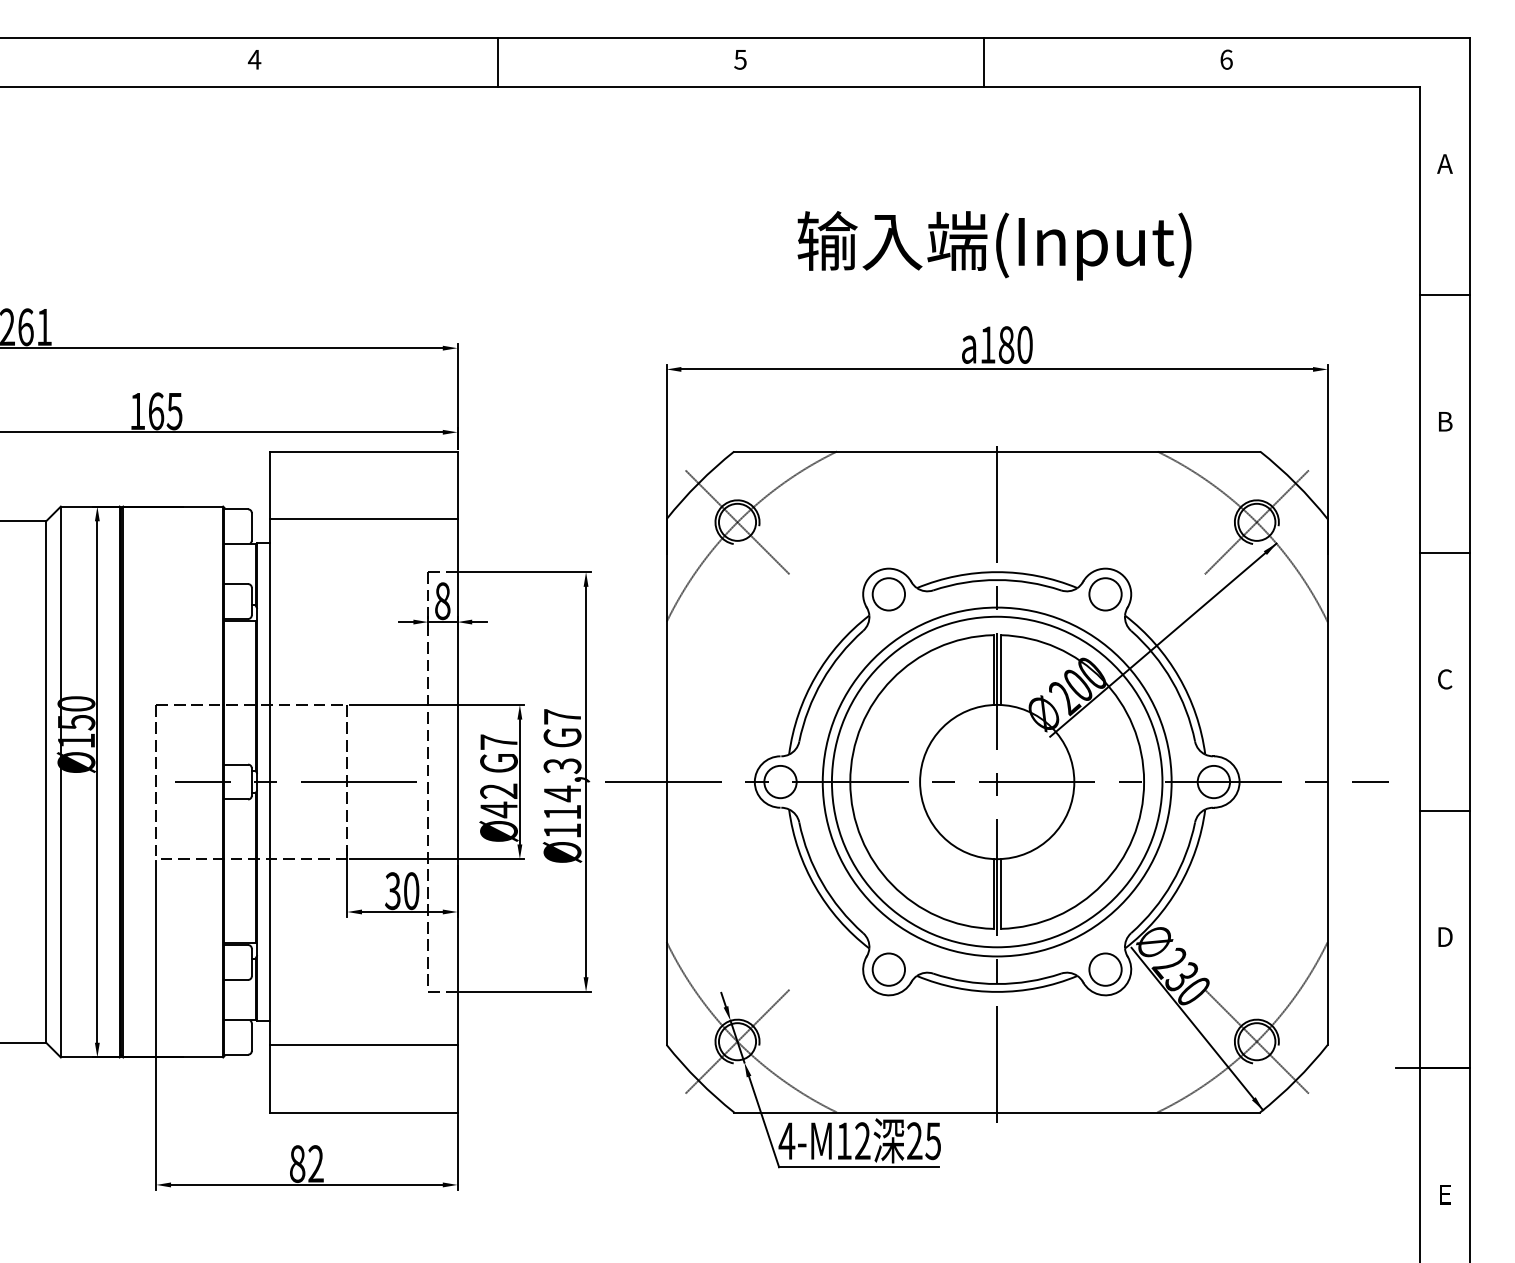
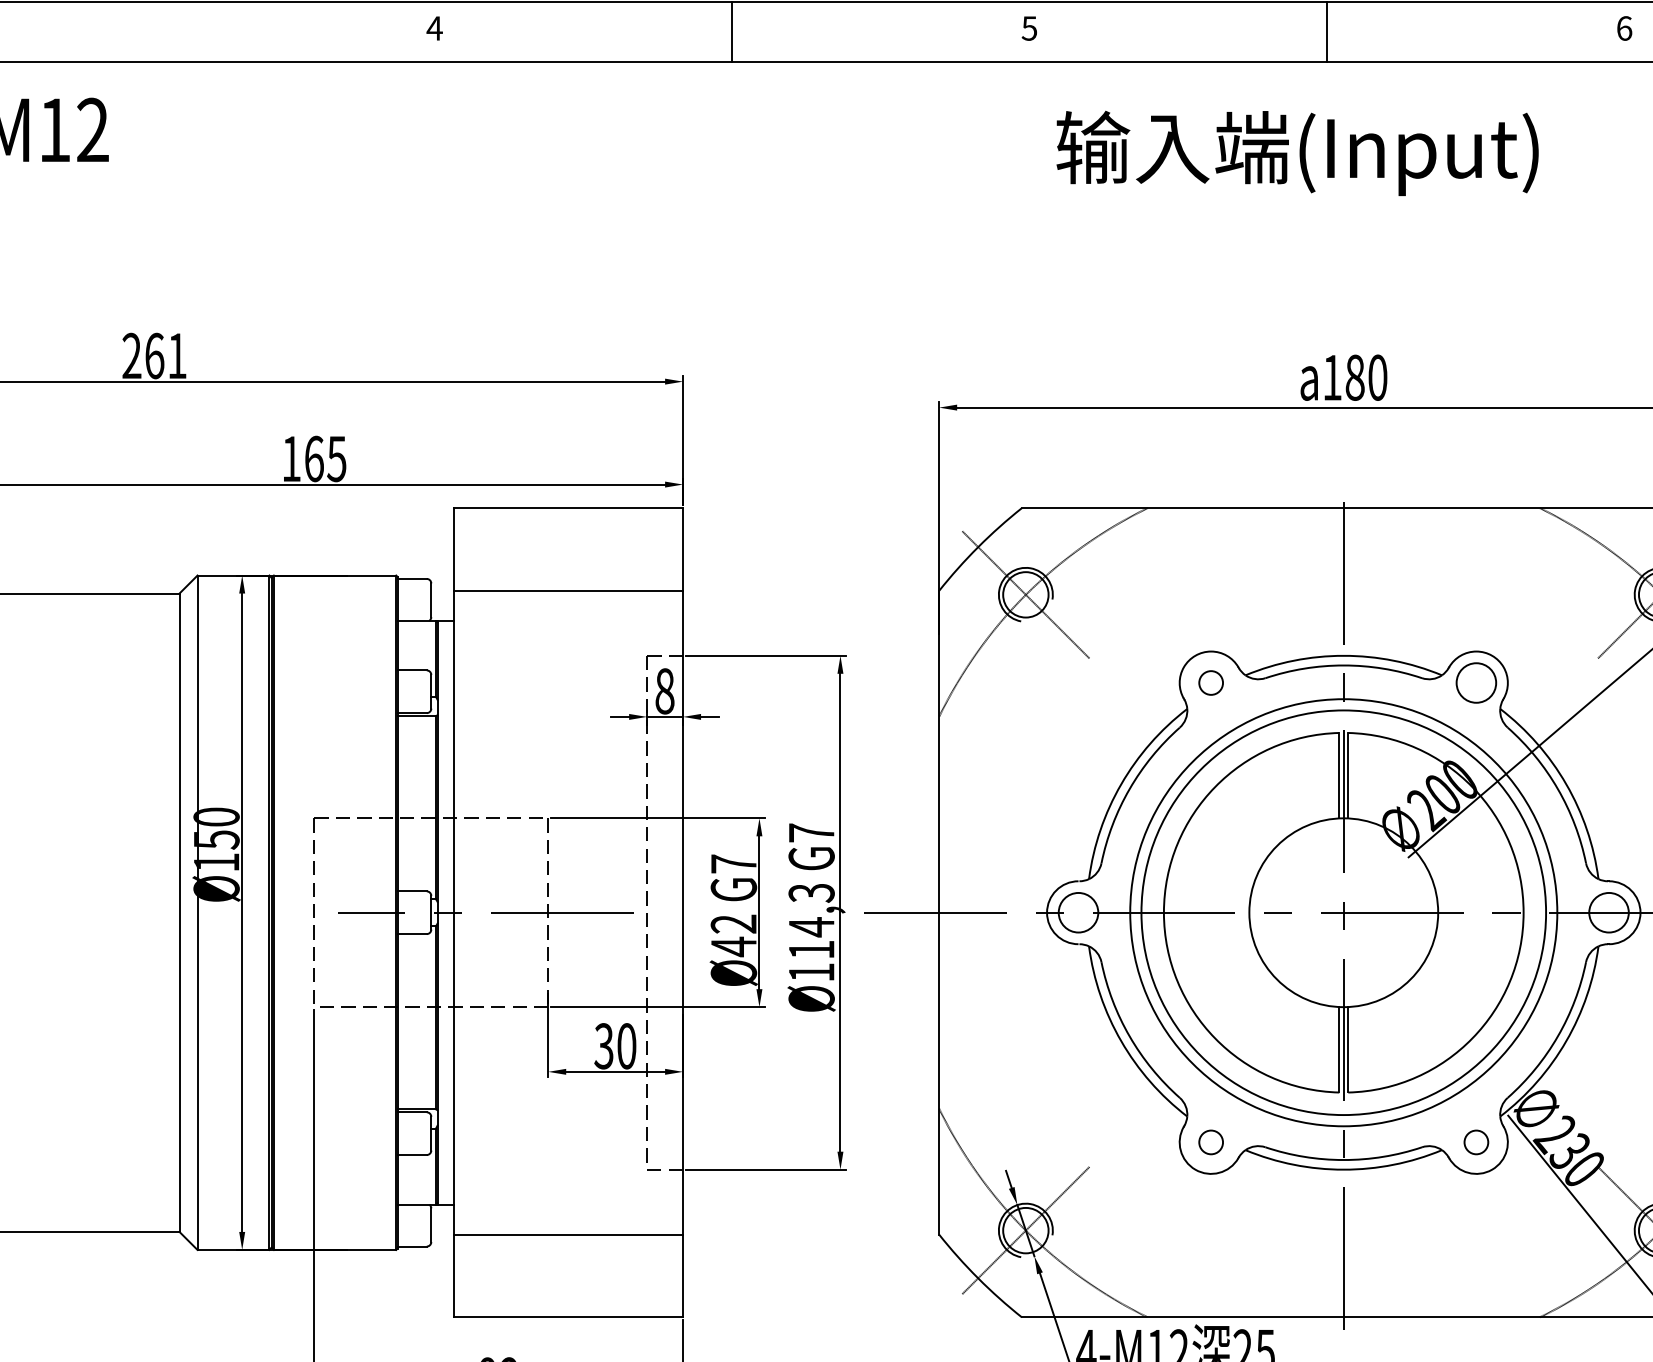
text: (994, 245) -> (1297, 153), moved
circle: (888, 594) -> (1210, 683), size x0.6
circle: (888, 969) -> (1210, 1142), size x0.6
circle: (1105, 969) -> (1476, 1142), size x0.6

